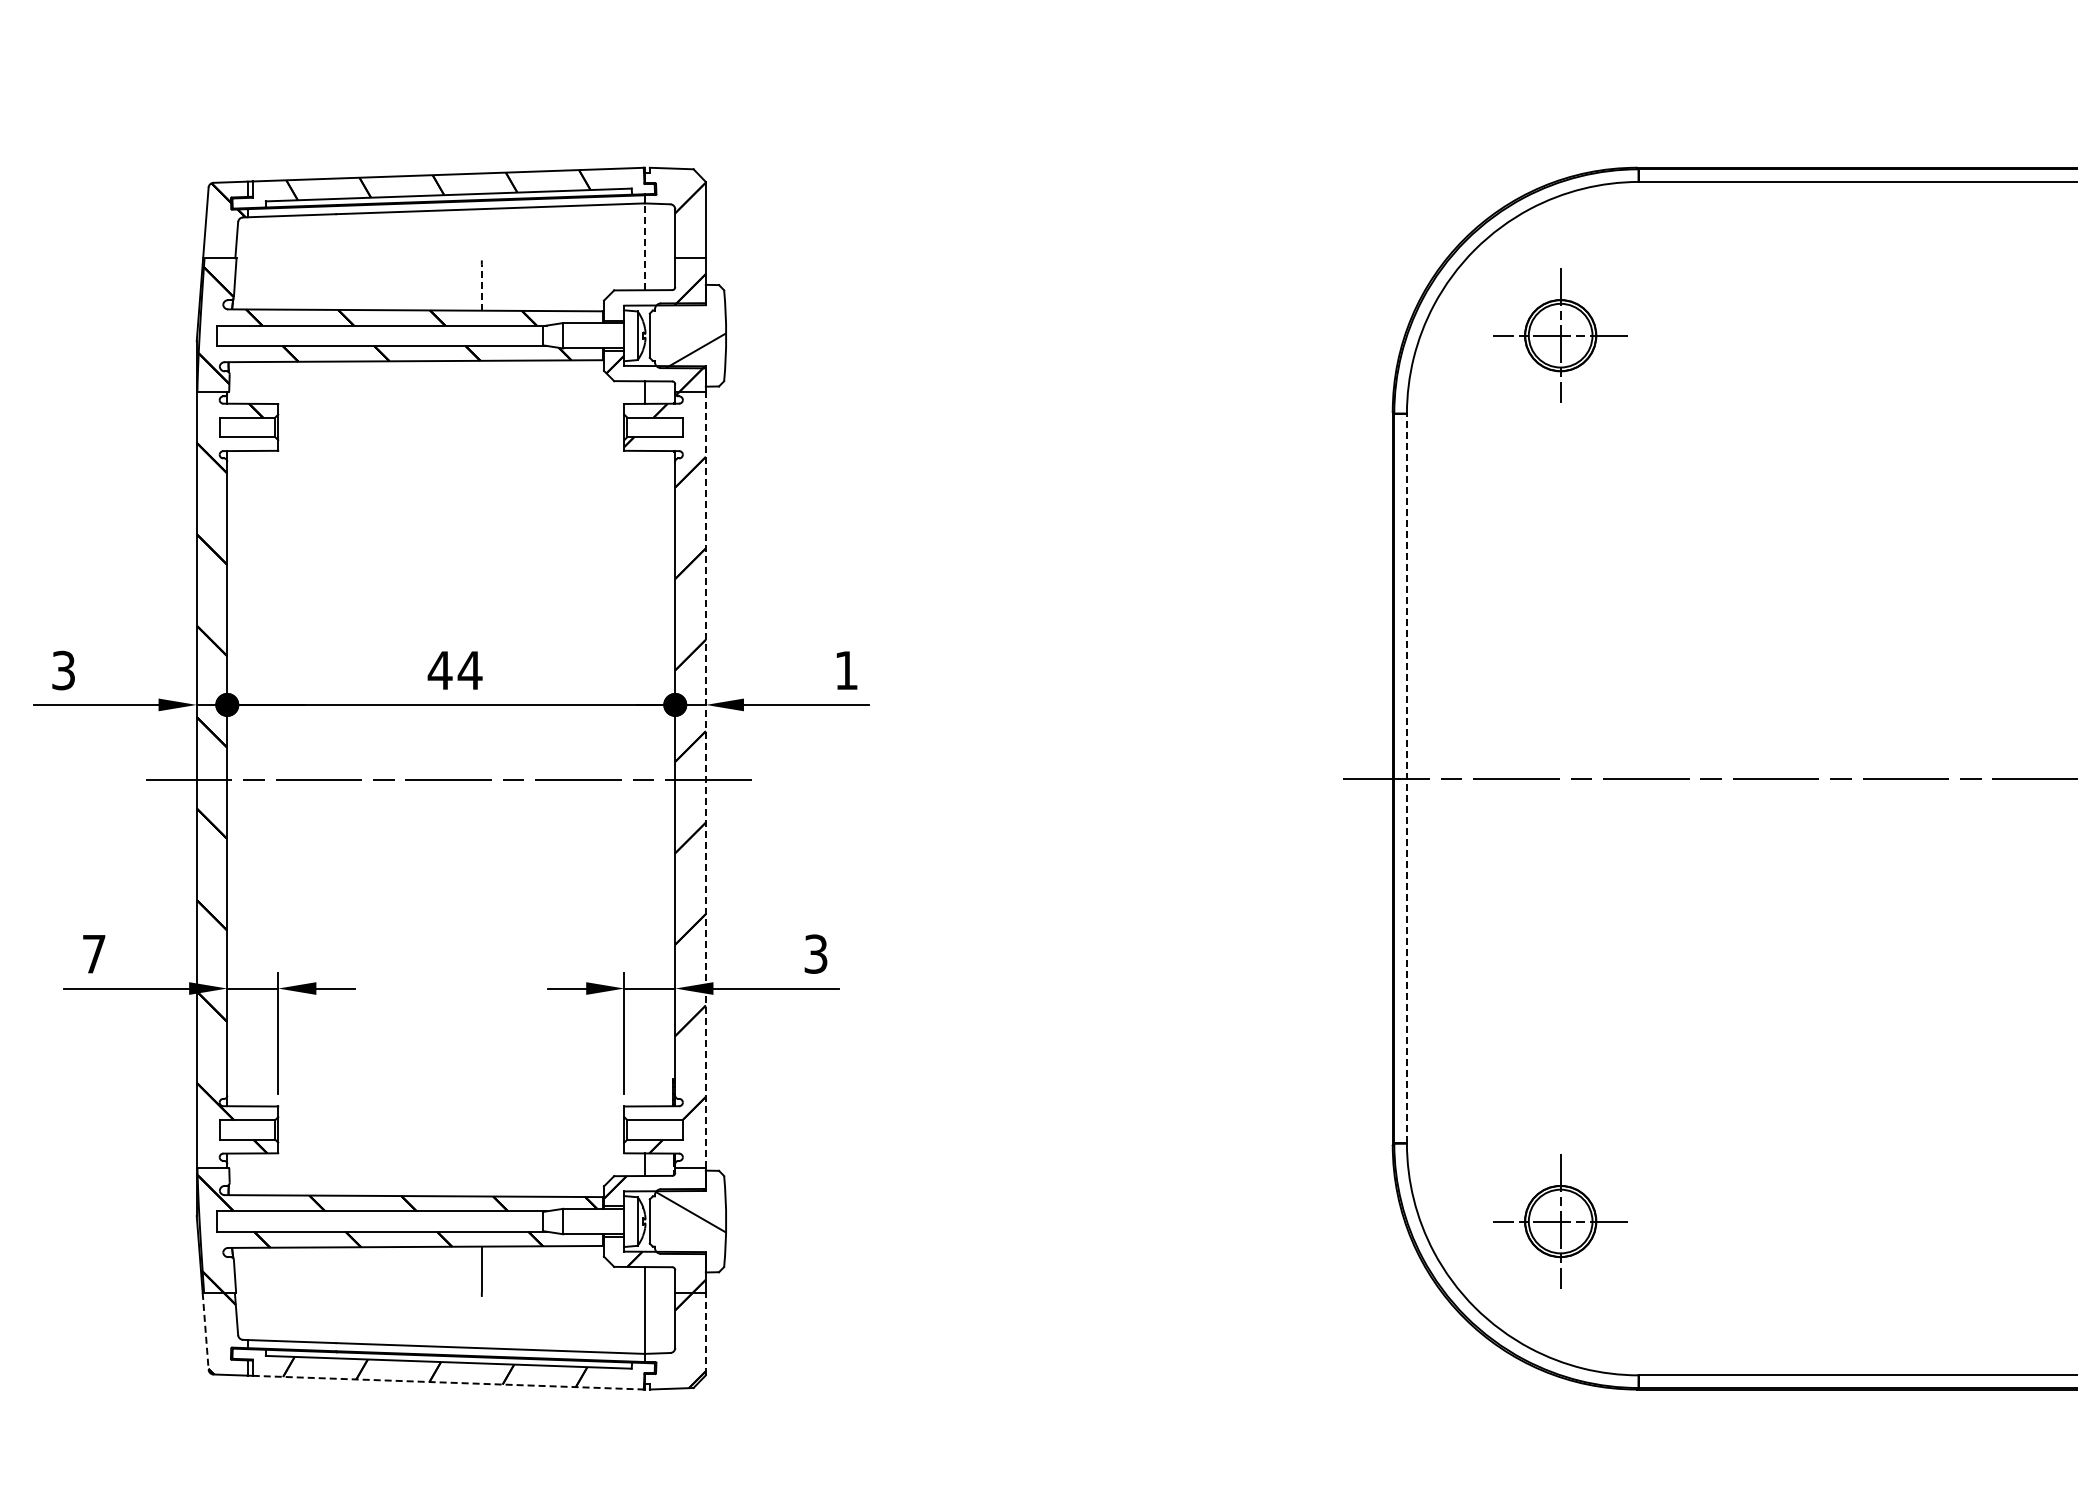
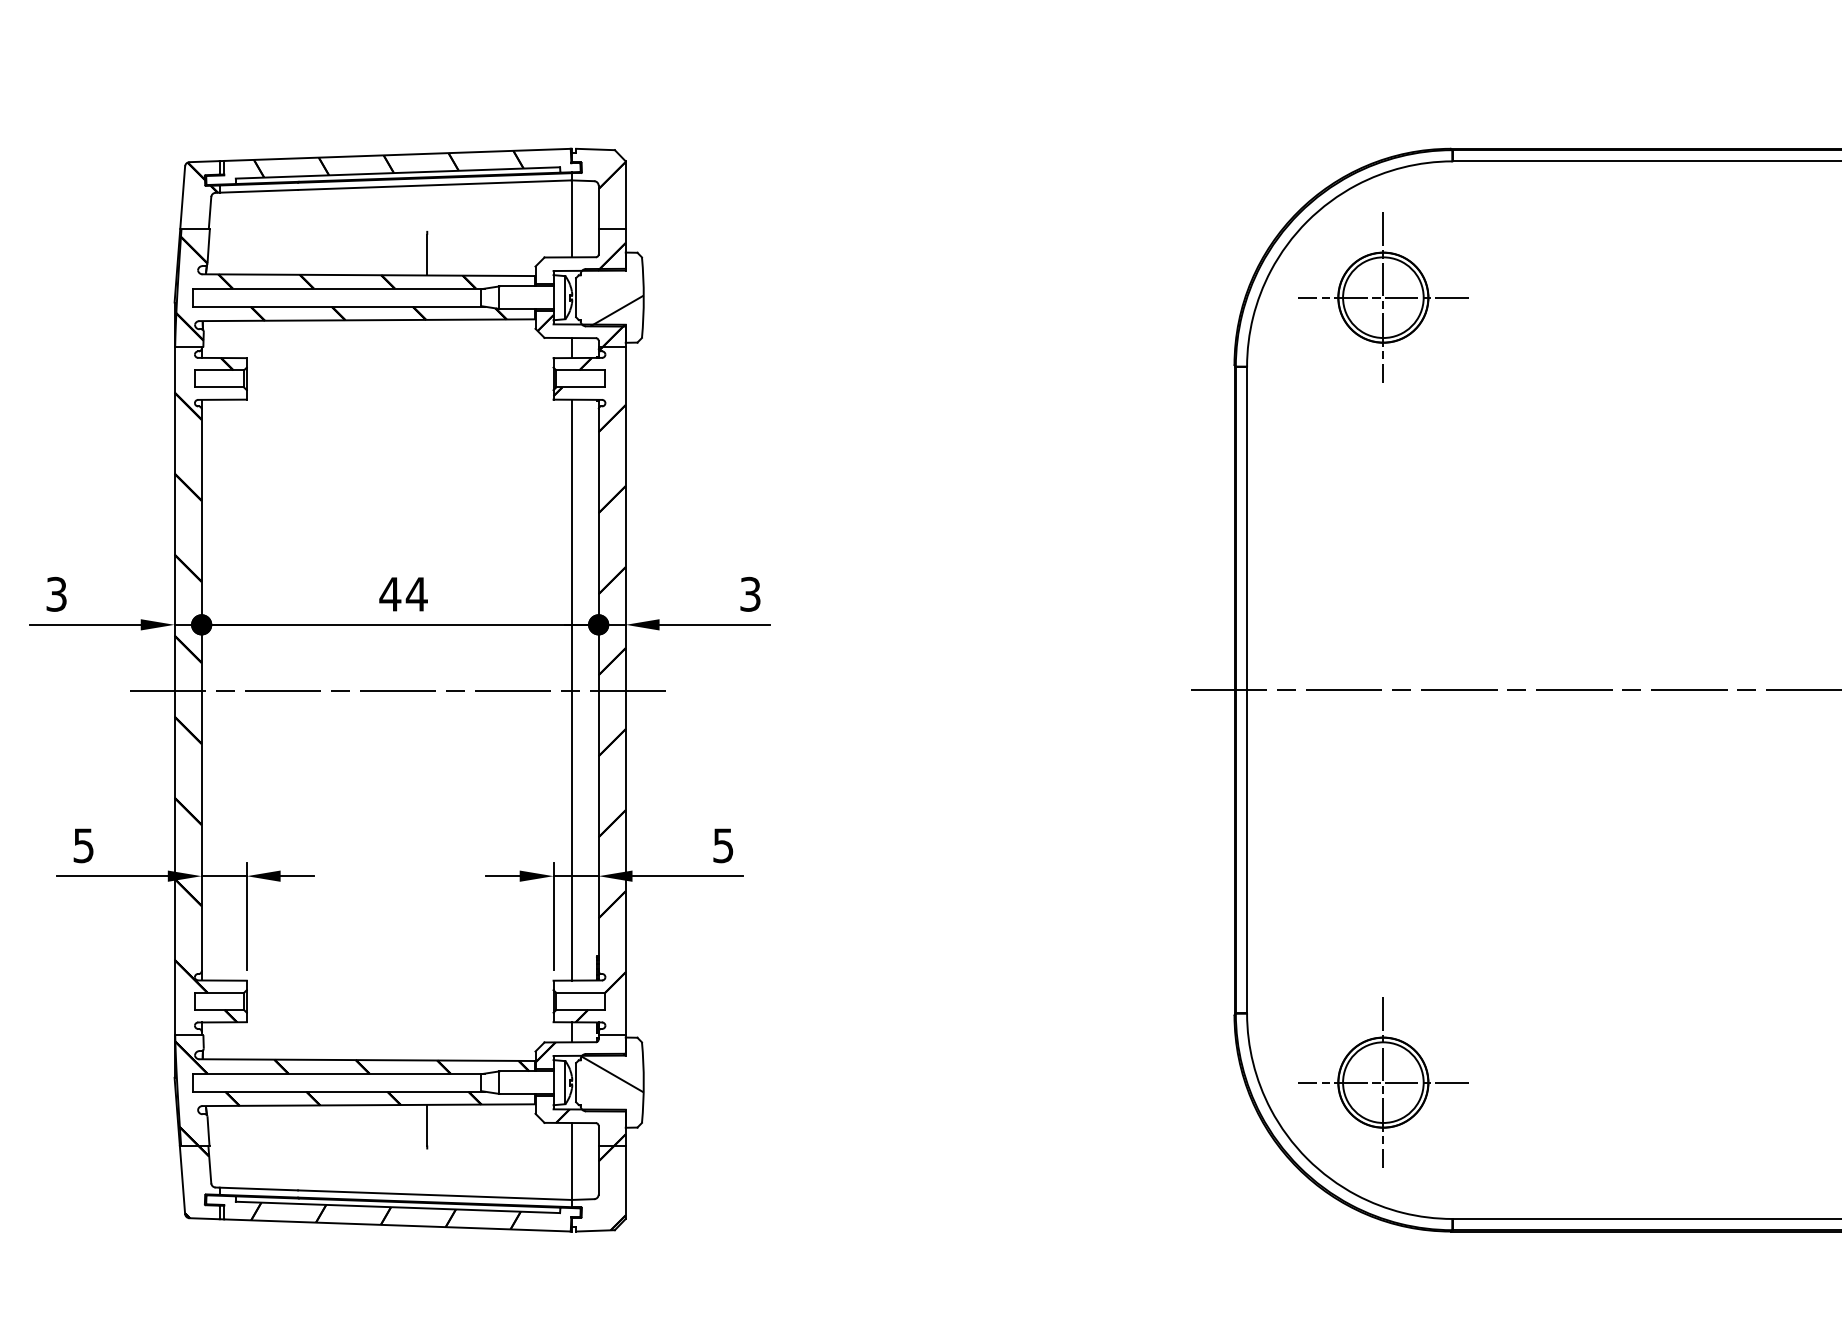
line: (644, 246) -> (571, 218), dashed -> solid
line: (481, 287) -> (426, 254), dashed -> solid
part: (1560, 335) -> (1383, 297), size x1.43
text: (846, 670) -> (750, 594), 1 -> 3
line: (644, 778) -> (571, 690), added
line: (1406, 778) -> (1246, 690), dashed -> solid
line: (705, 779) -> (625, 690), dashed -> solid
text: (816, 953) -> (723, 845), 3 -> 5
text: (94, 954) -> (83, 846), 7 -> 5
part: (1560, 1221) -> (1383, 1082), size x1.43
line: (205, 1331) -> (182, 1180), dashed -> solid
line: (705, 1333) -> (625, 1181), dashed -> solid
line: (448, 1382) -> (397, 1225), dashed -> solid

